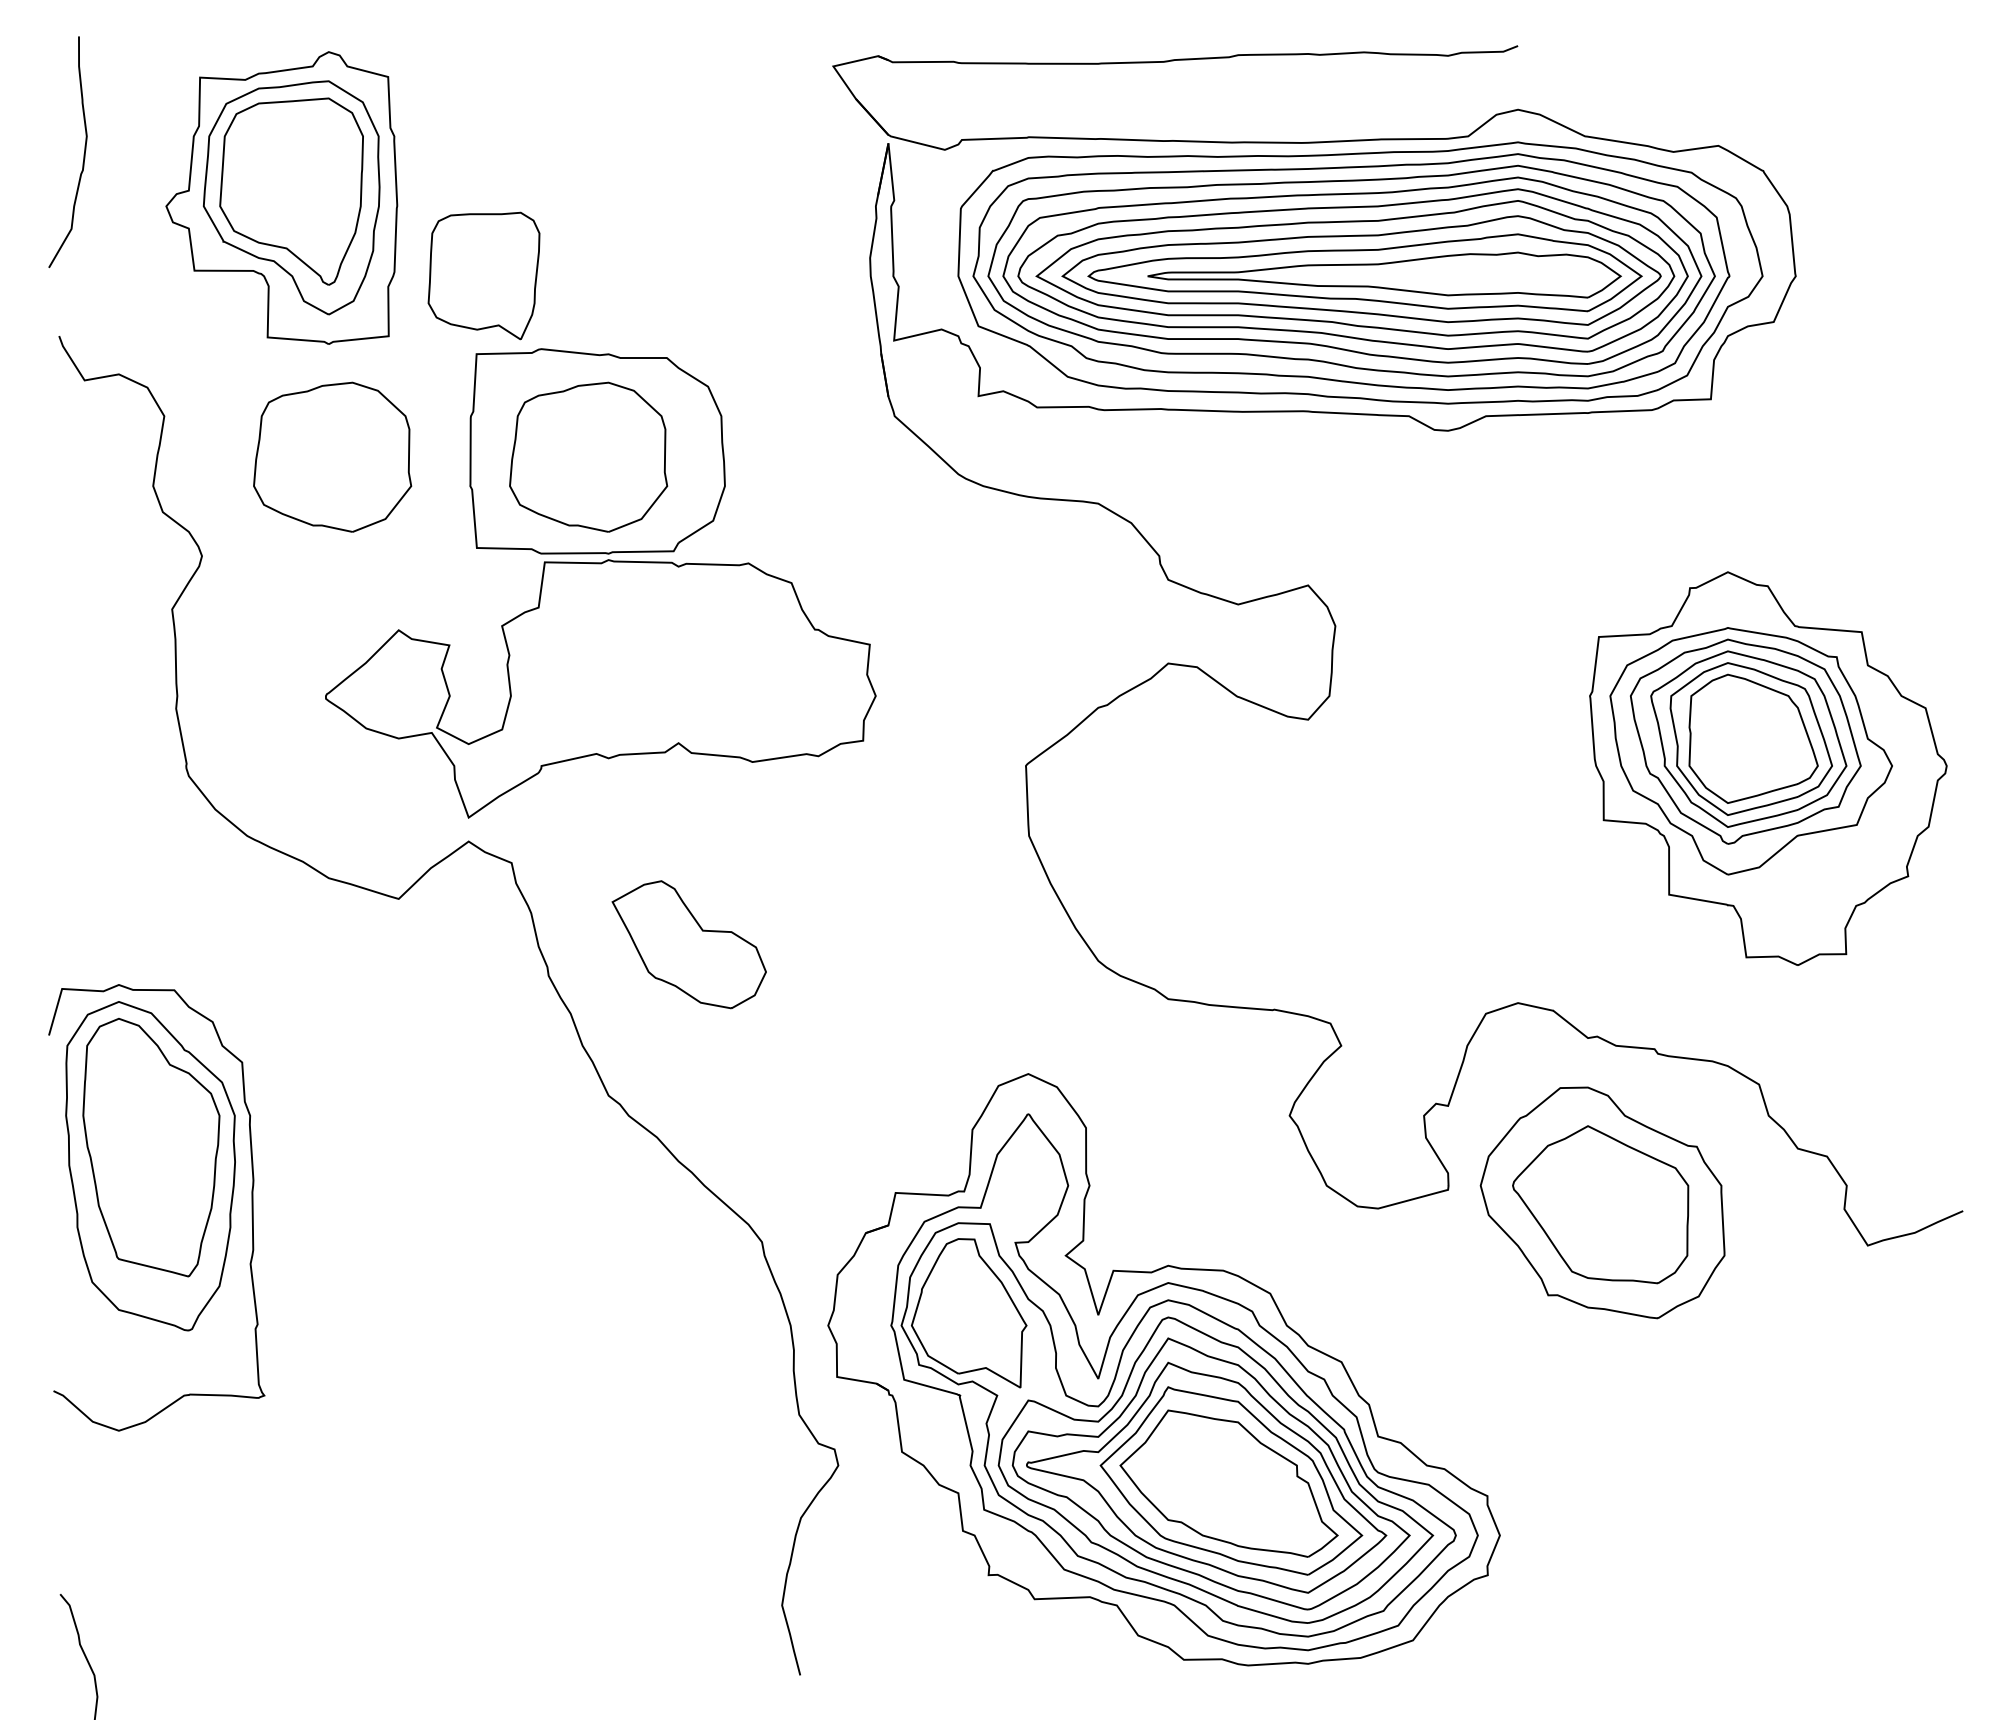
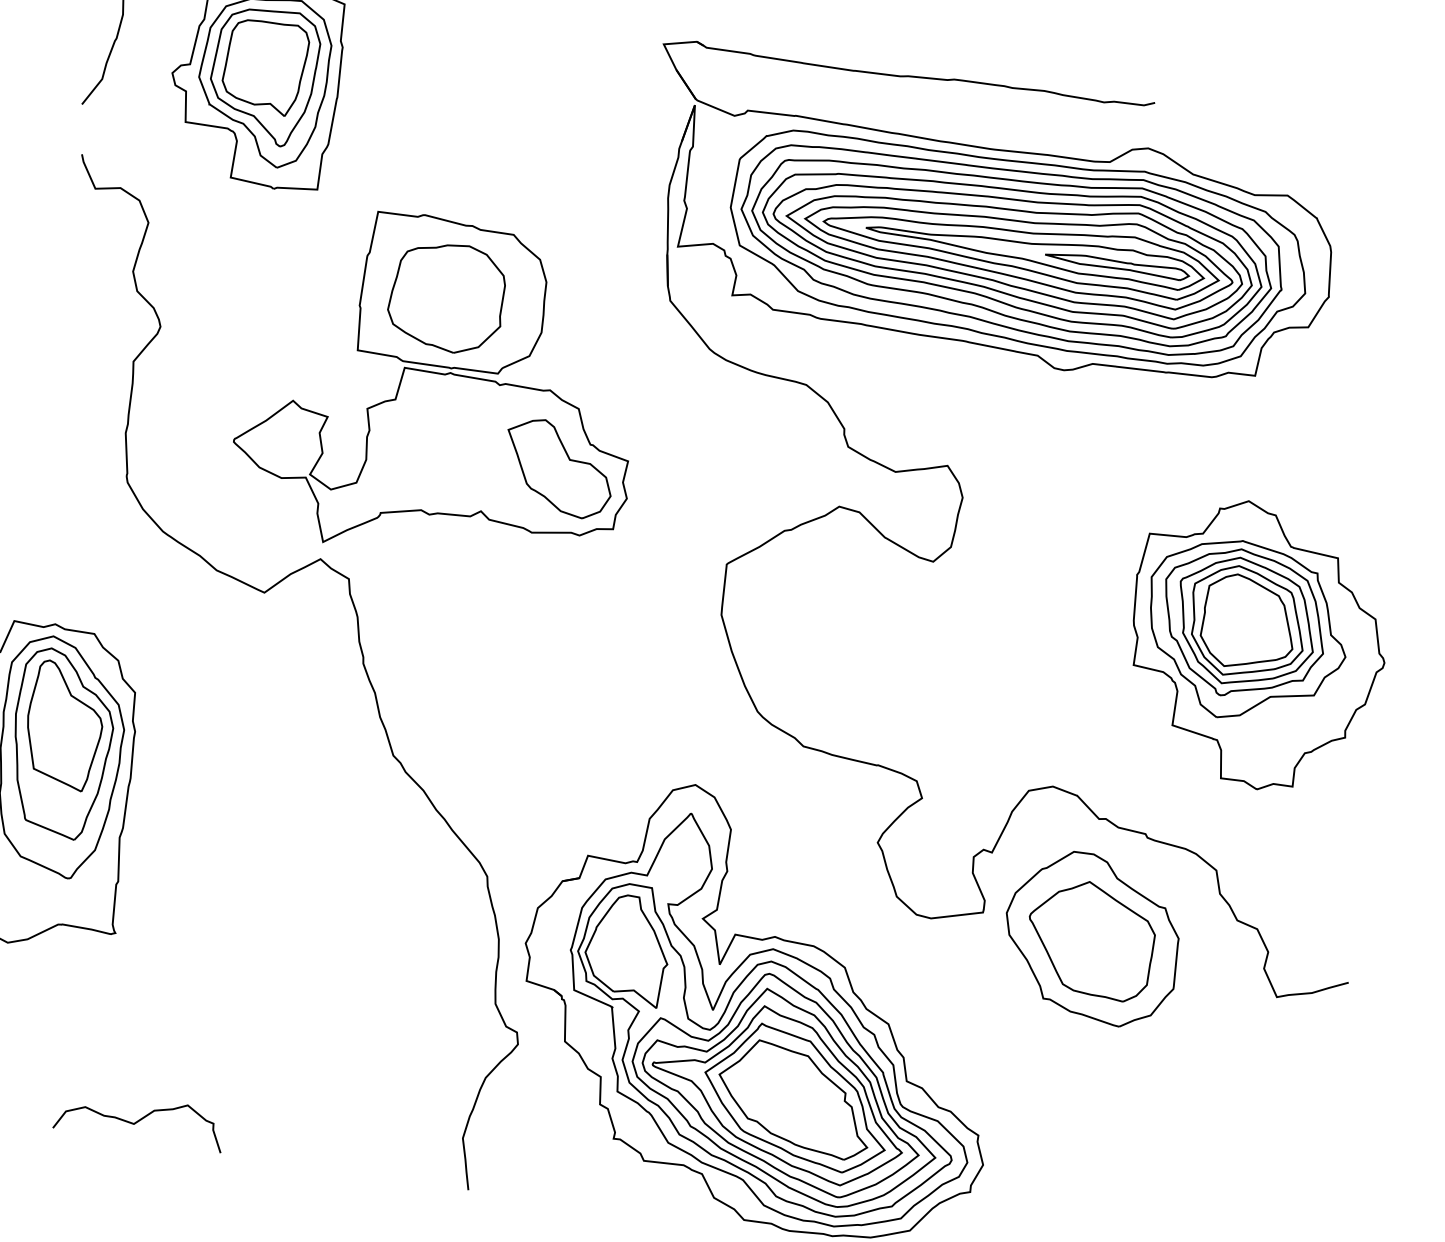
part: (483, 275) -> (264, 66), moved
part: (1499, 275) -> (1117, 264), added
part: (332, 456) -> (264, 269), removed
part: (688, 944) -> (558, 468), moved
part: (152, 1121) -> (64, 725), added
curve: (335, 1645) -> (139, 1119), added

